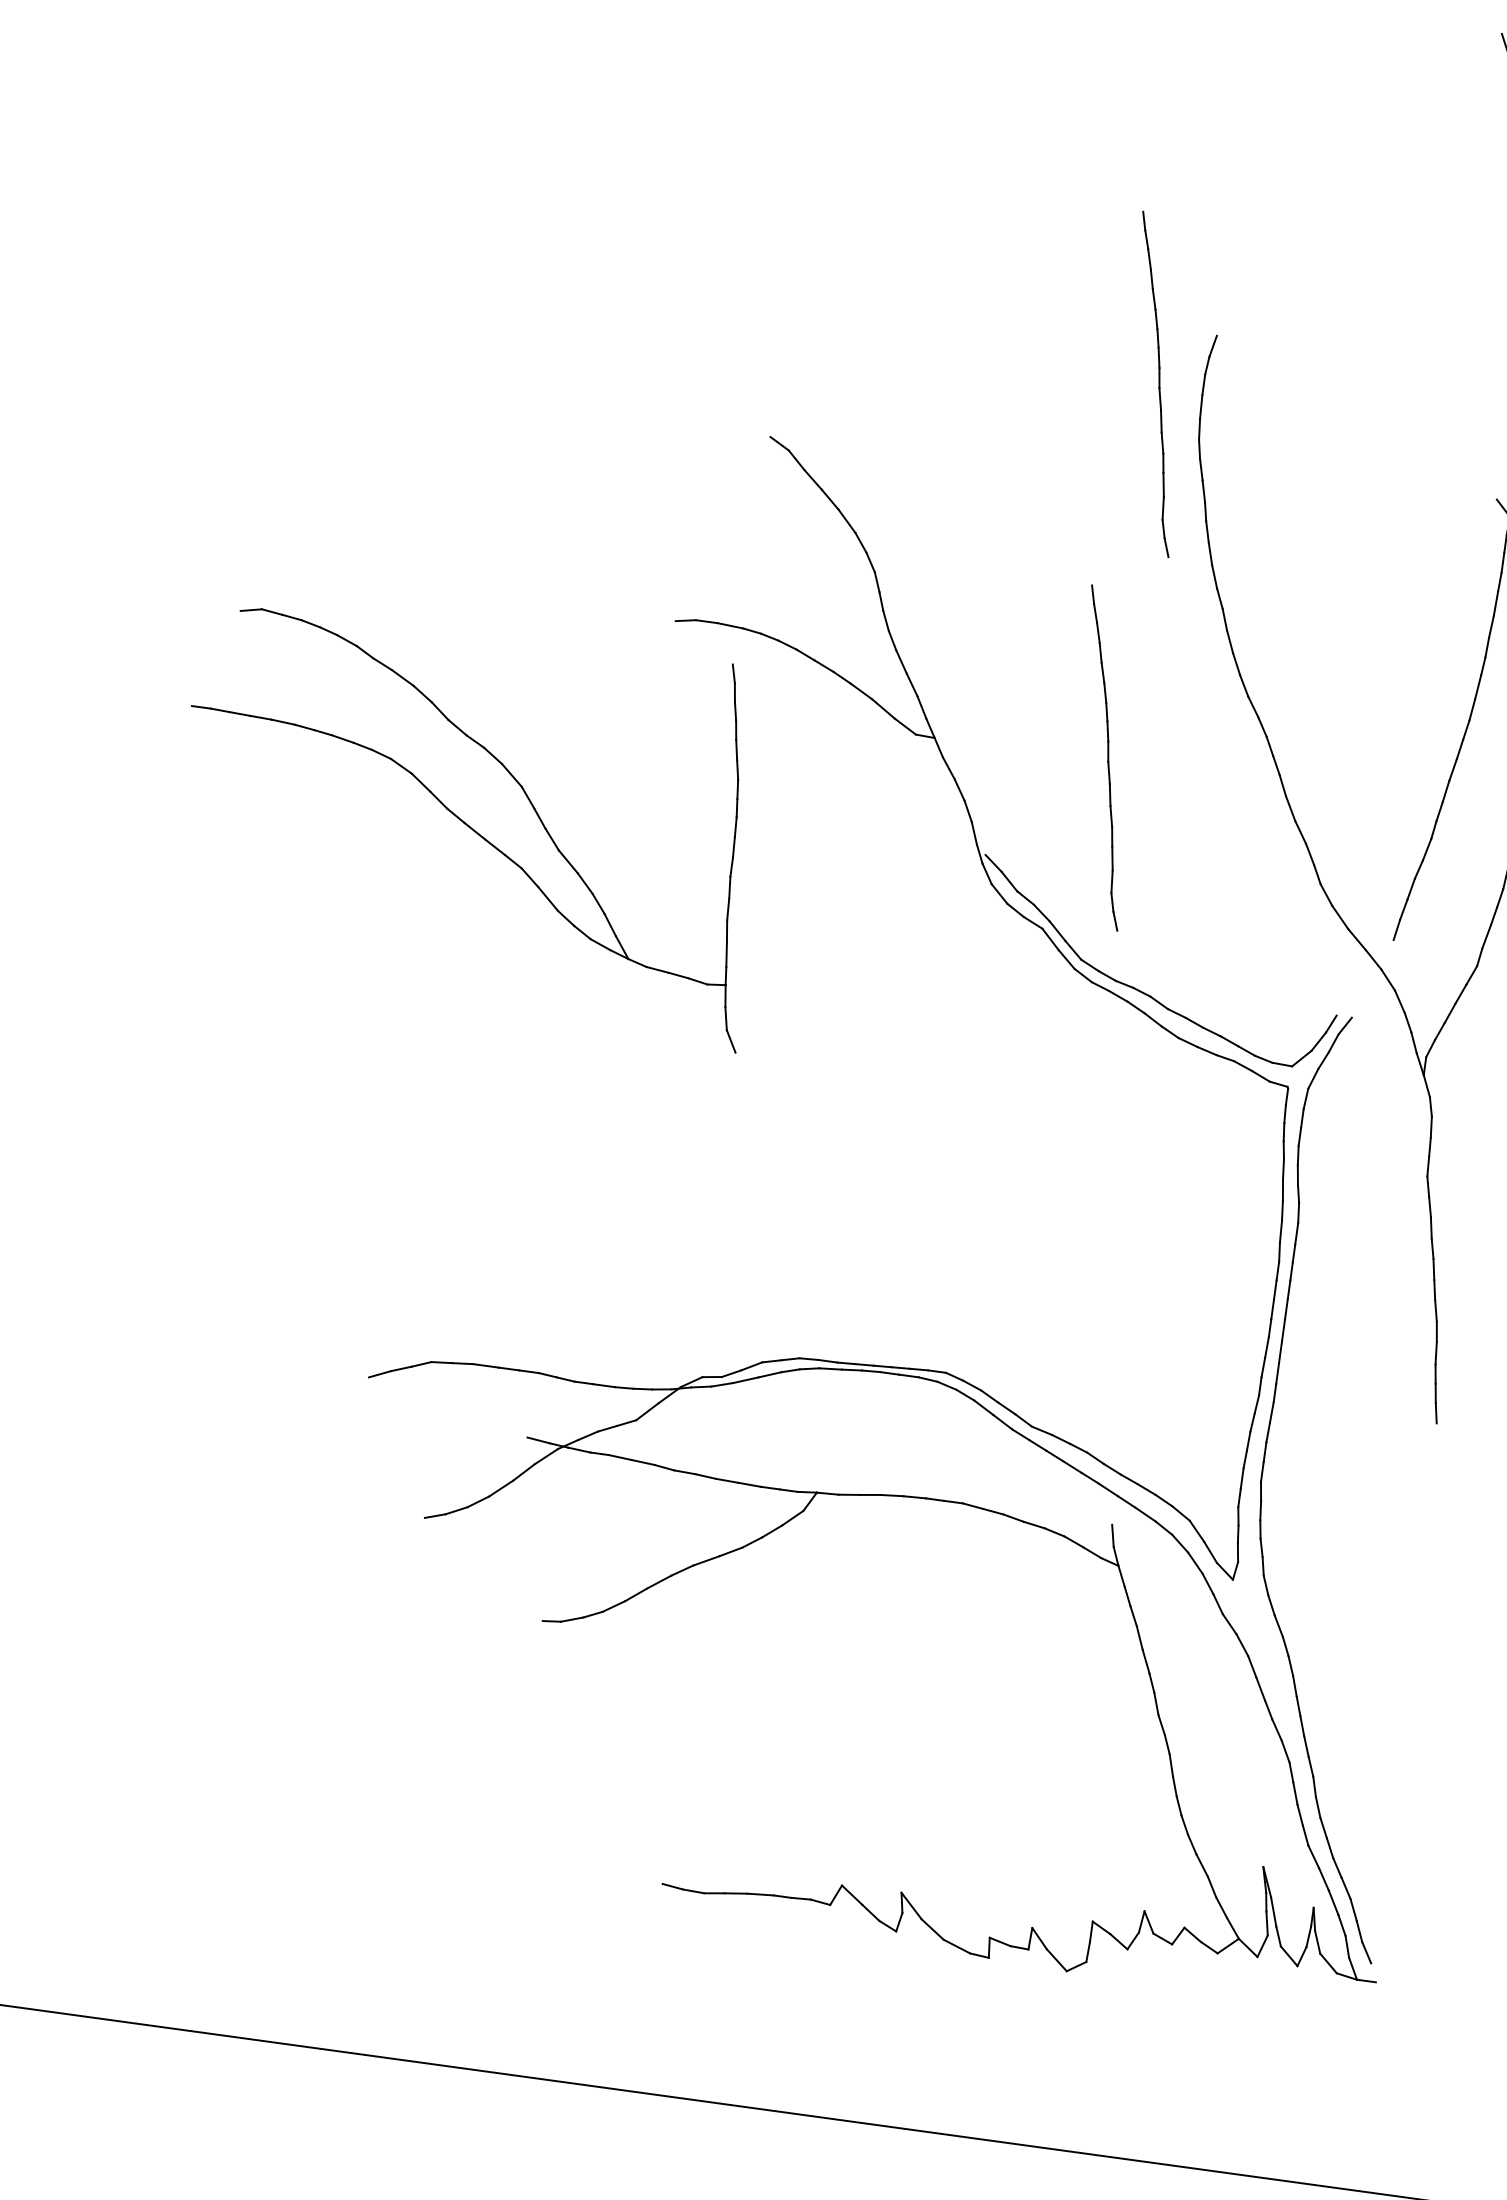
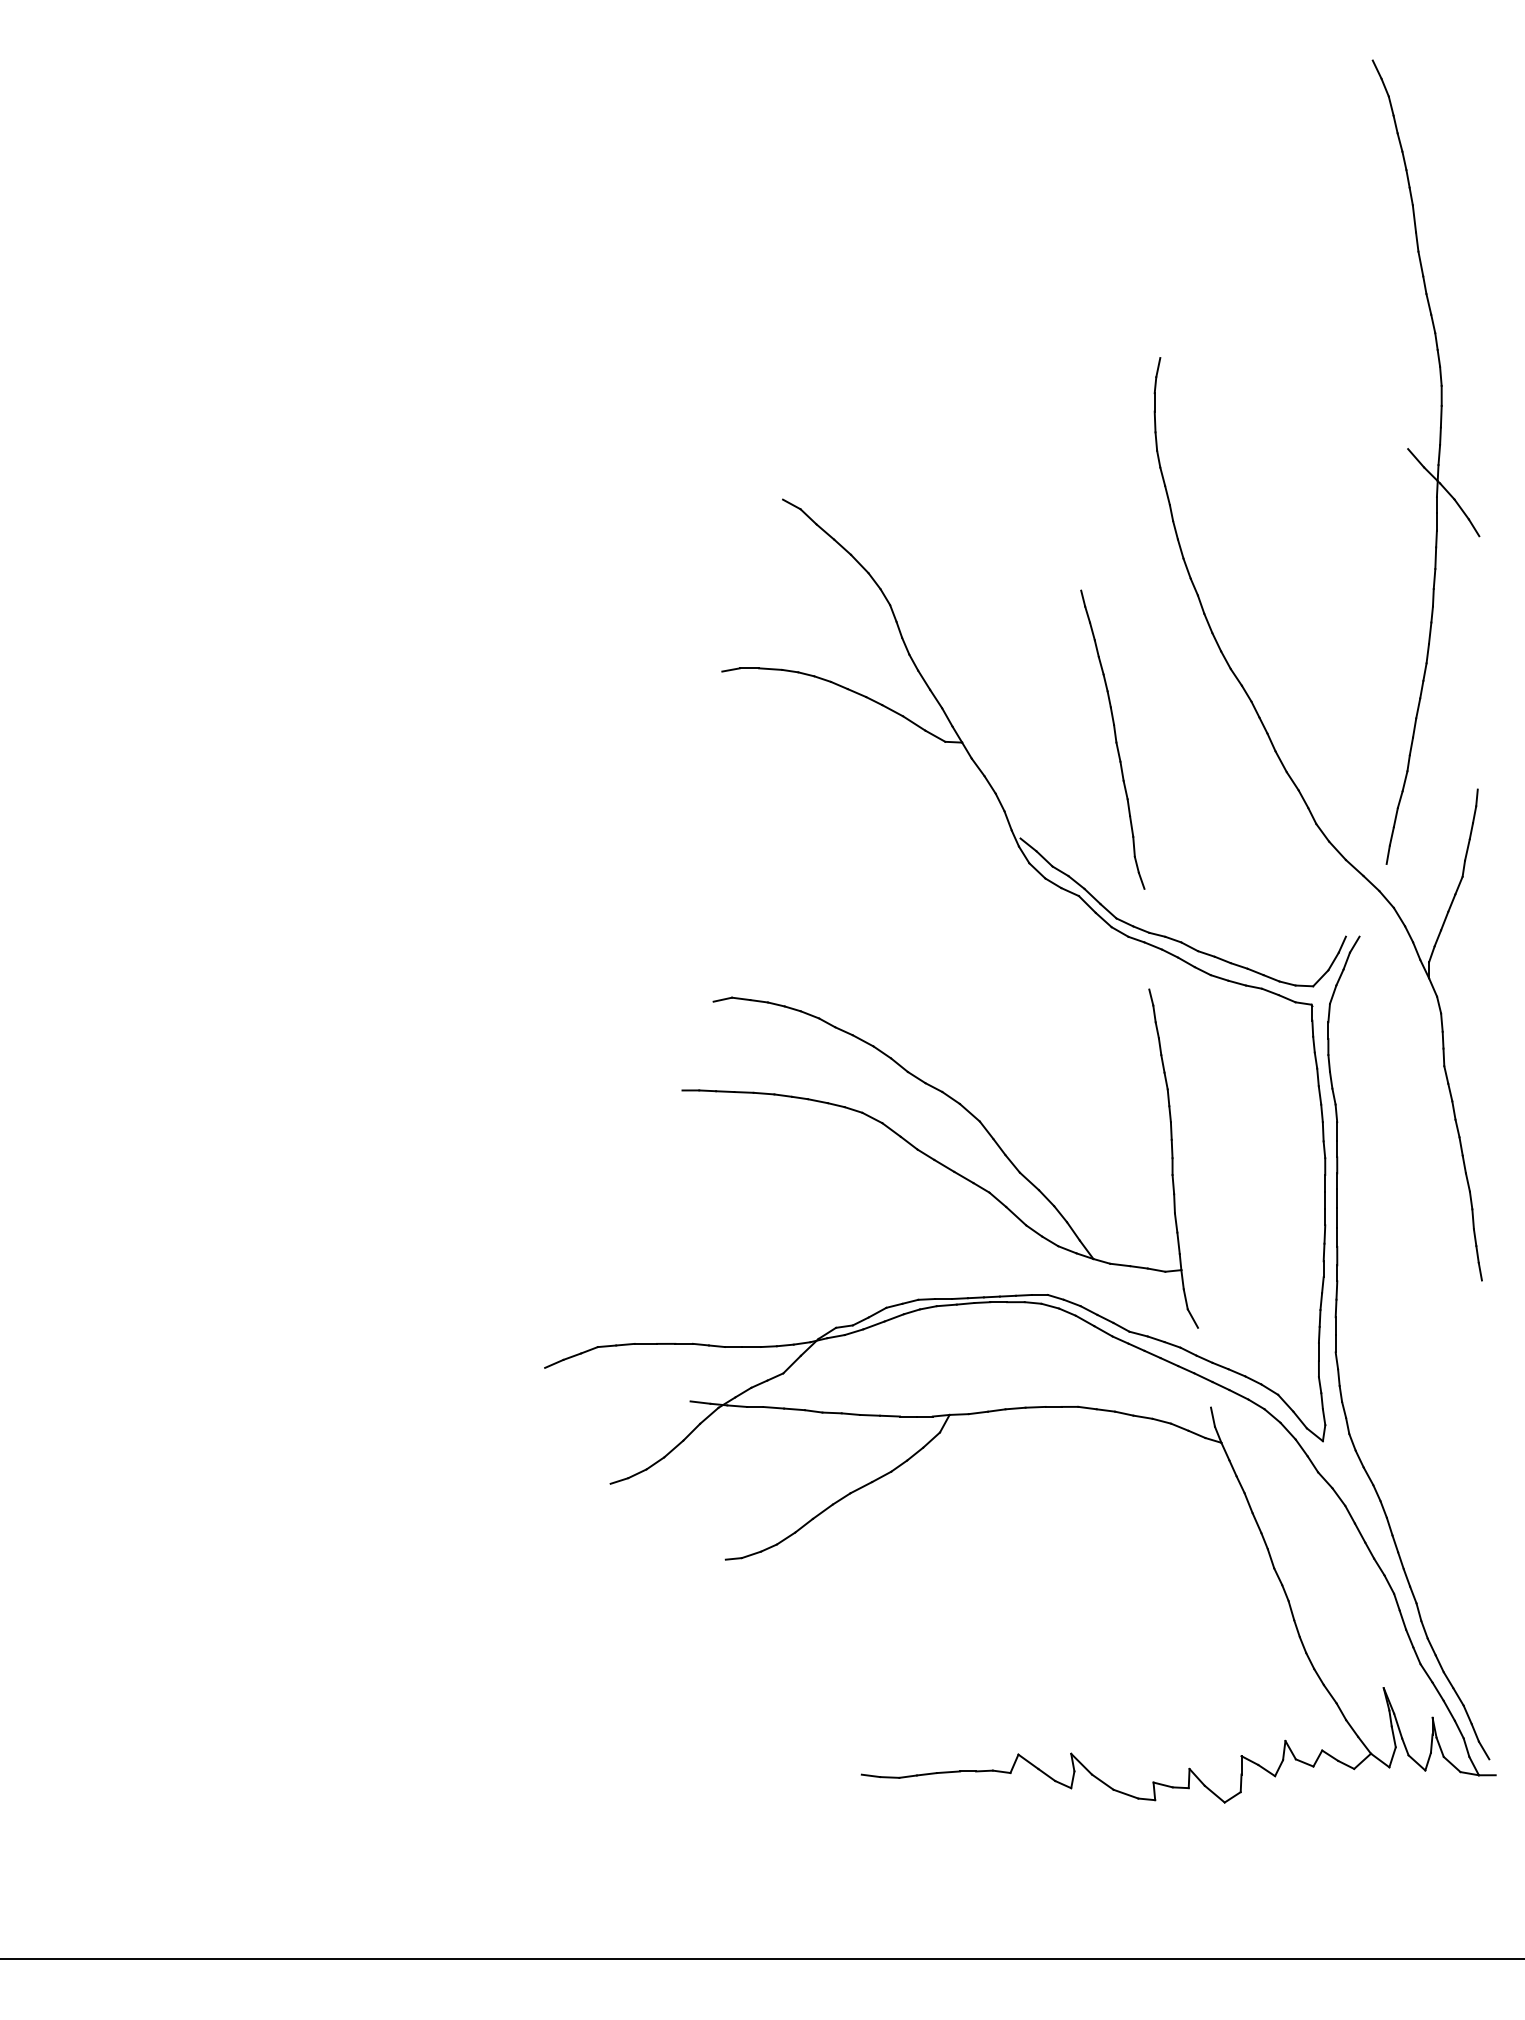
part: (1155, 384) -> (1112, 407), removed
line: (1489, 488) -> (1416, 458), added
part: (470, 822) -> (939, 1158), moved

